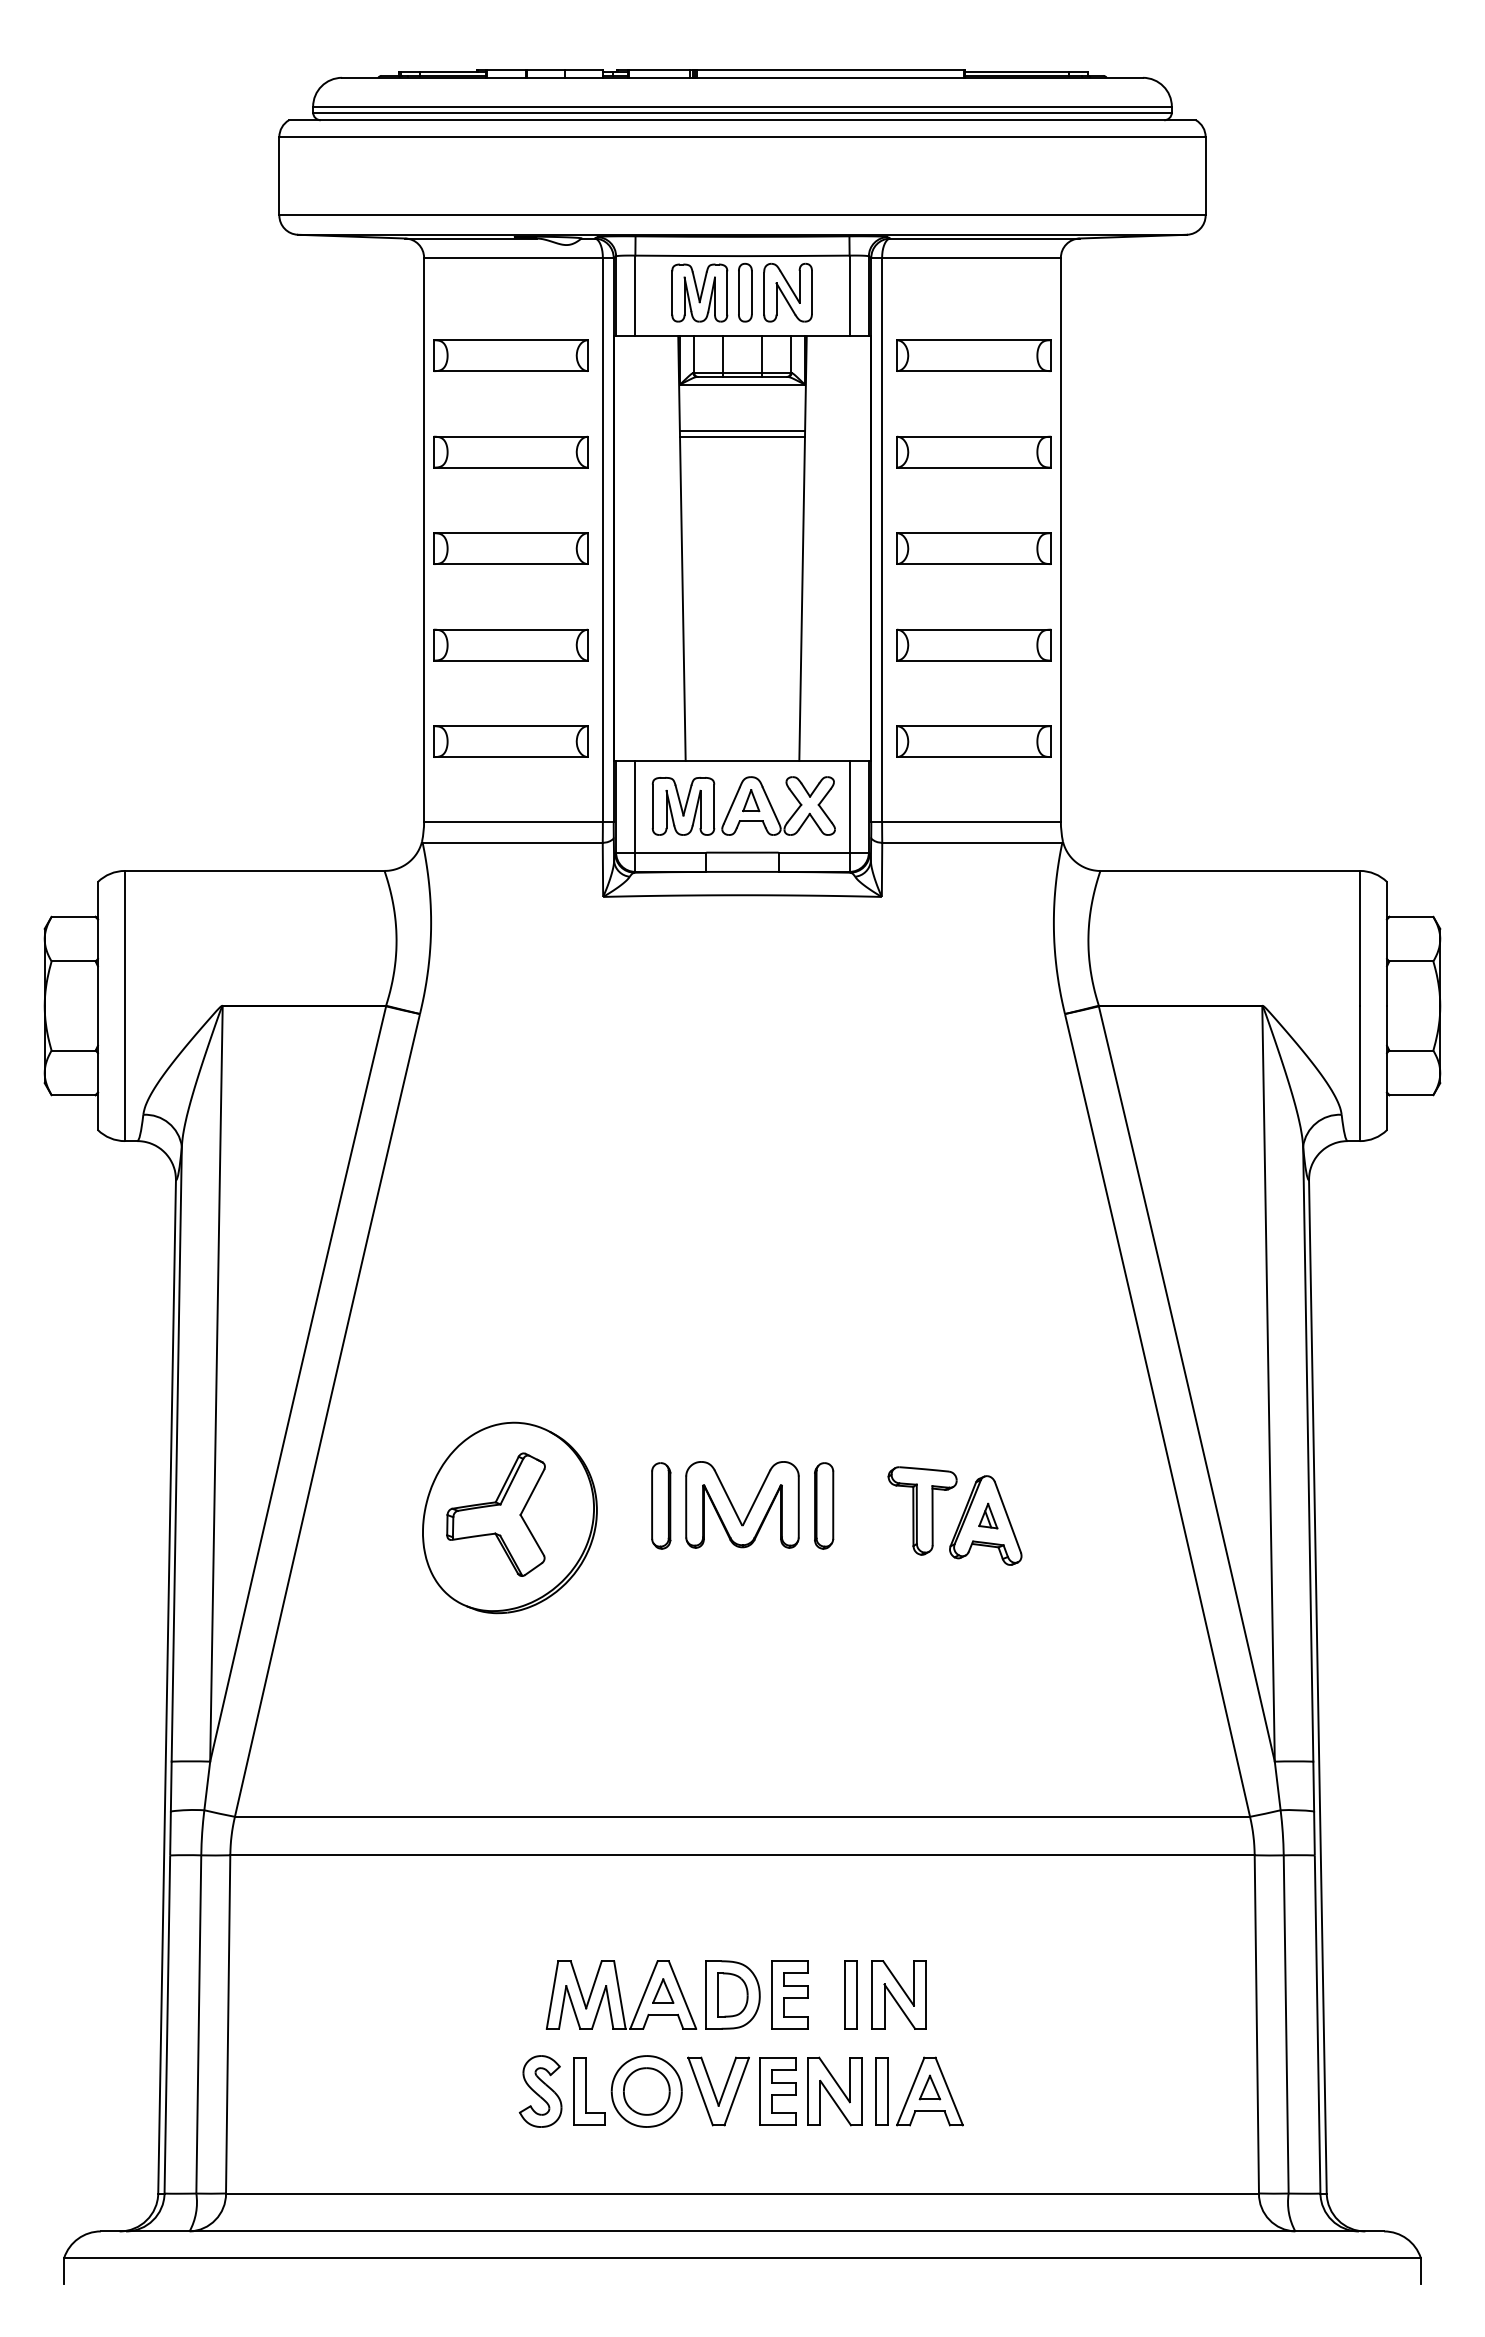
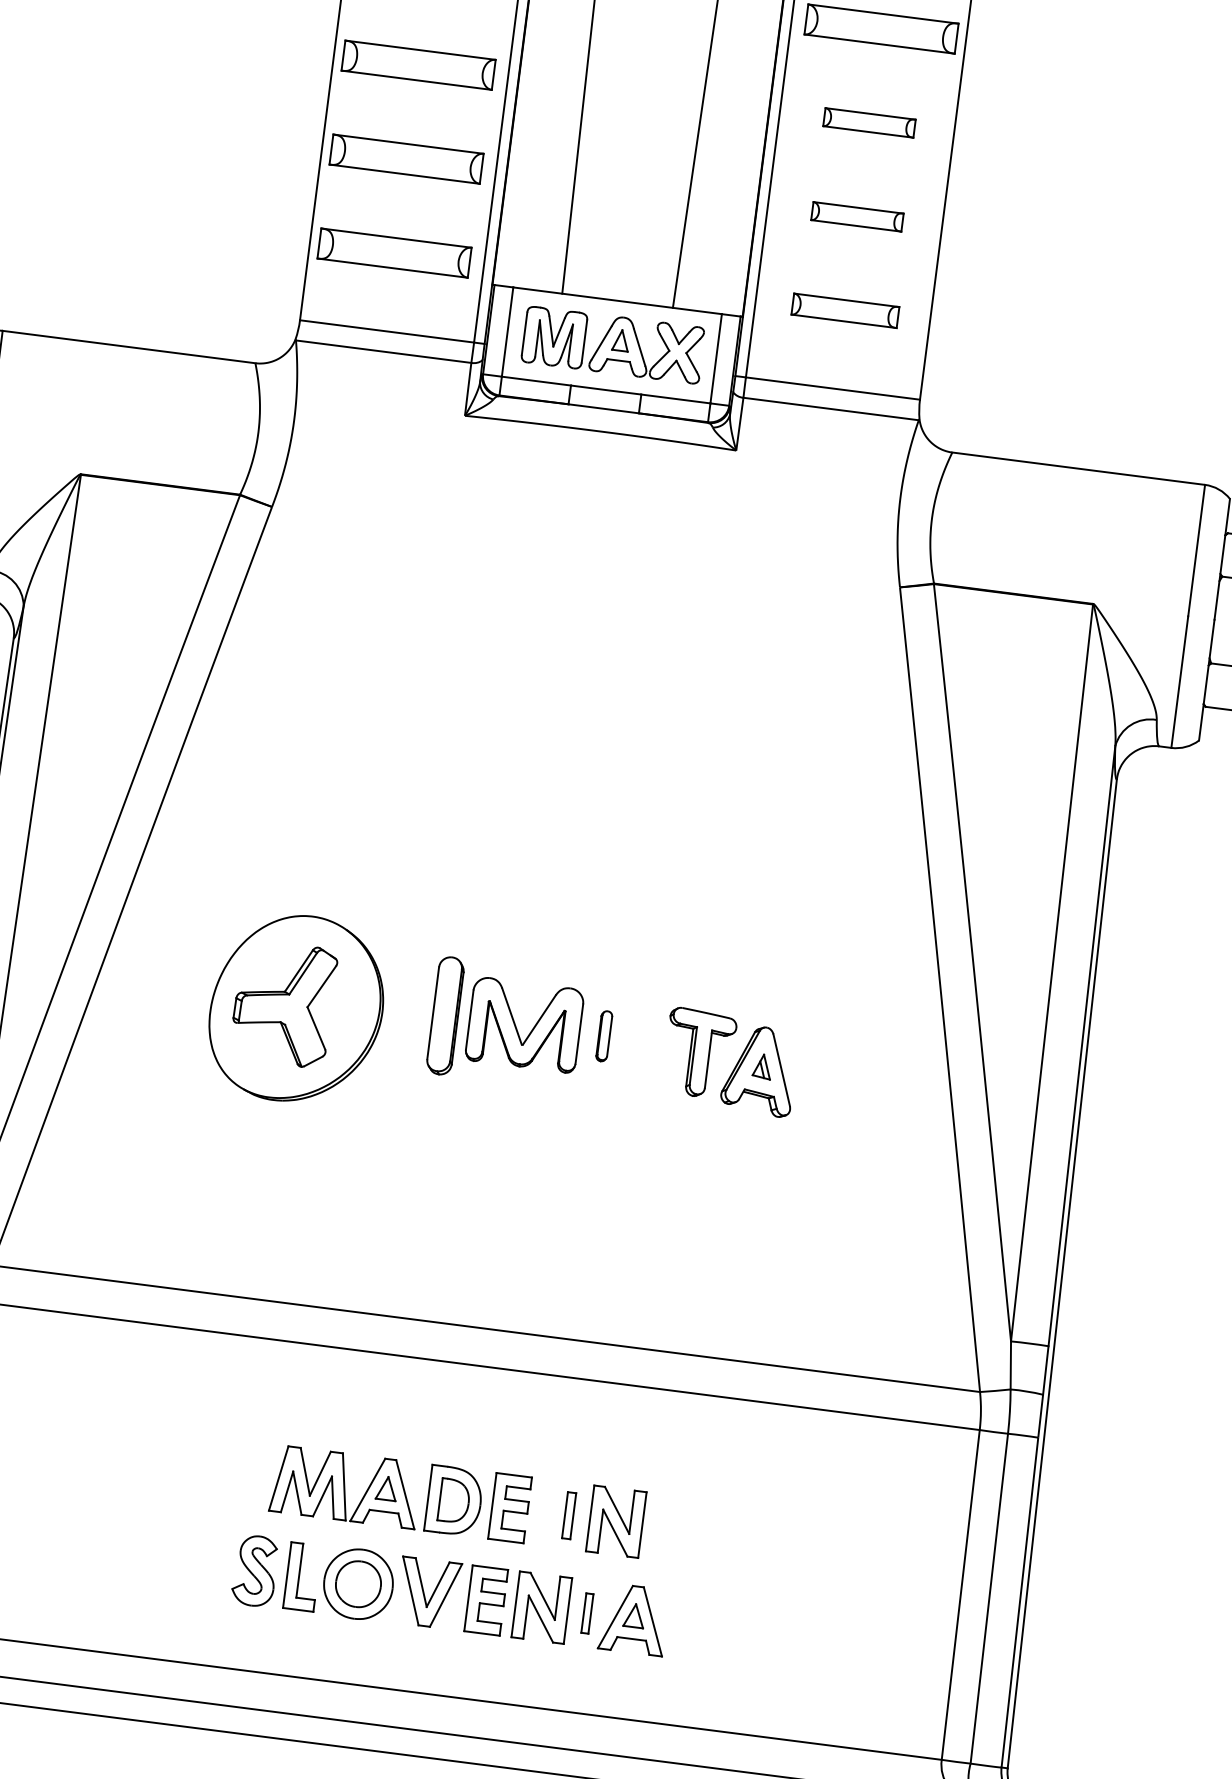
part: (973, 548) -> (868, 122), size x0.6
part: (973, 644) -> (857, 216), size x0.6
part: (973, 741) -> (844, 310), size x0.7
part: (661, 1505) -> (445, 1015), size x1.4
part: (824, 1505) -> (604, 1035), size x0.6
part: (850, 1994) -> (568, 1515), size x0.7
part: (881, 2091) -> (586, 1613), size x0.6

